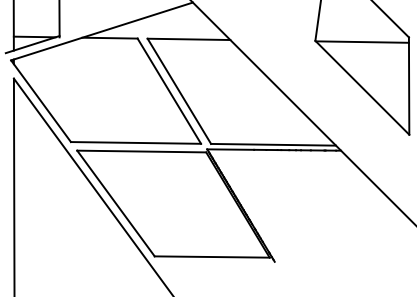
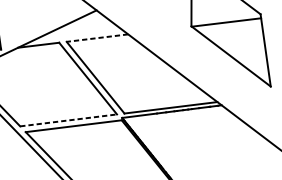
line: (188, 39) -> (97, 38), solid -> dashed
line: (136, 142) -> (68, 120), solid -> dashed

